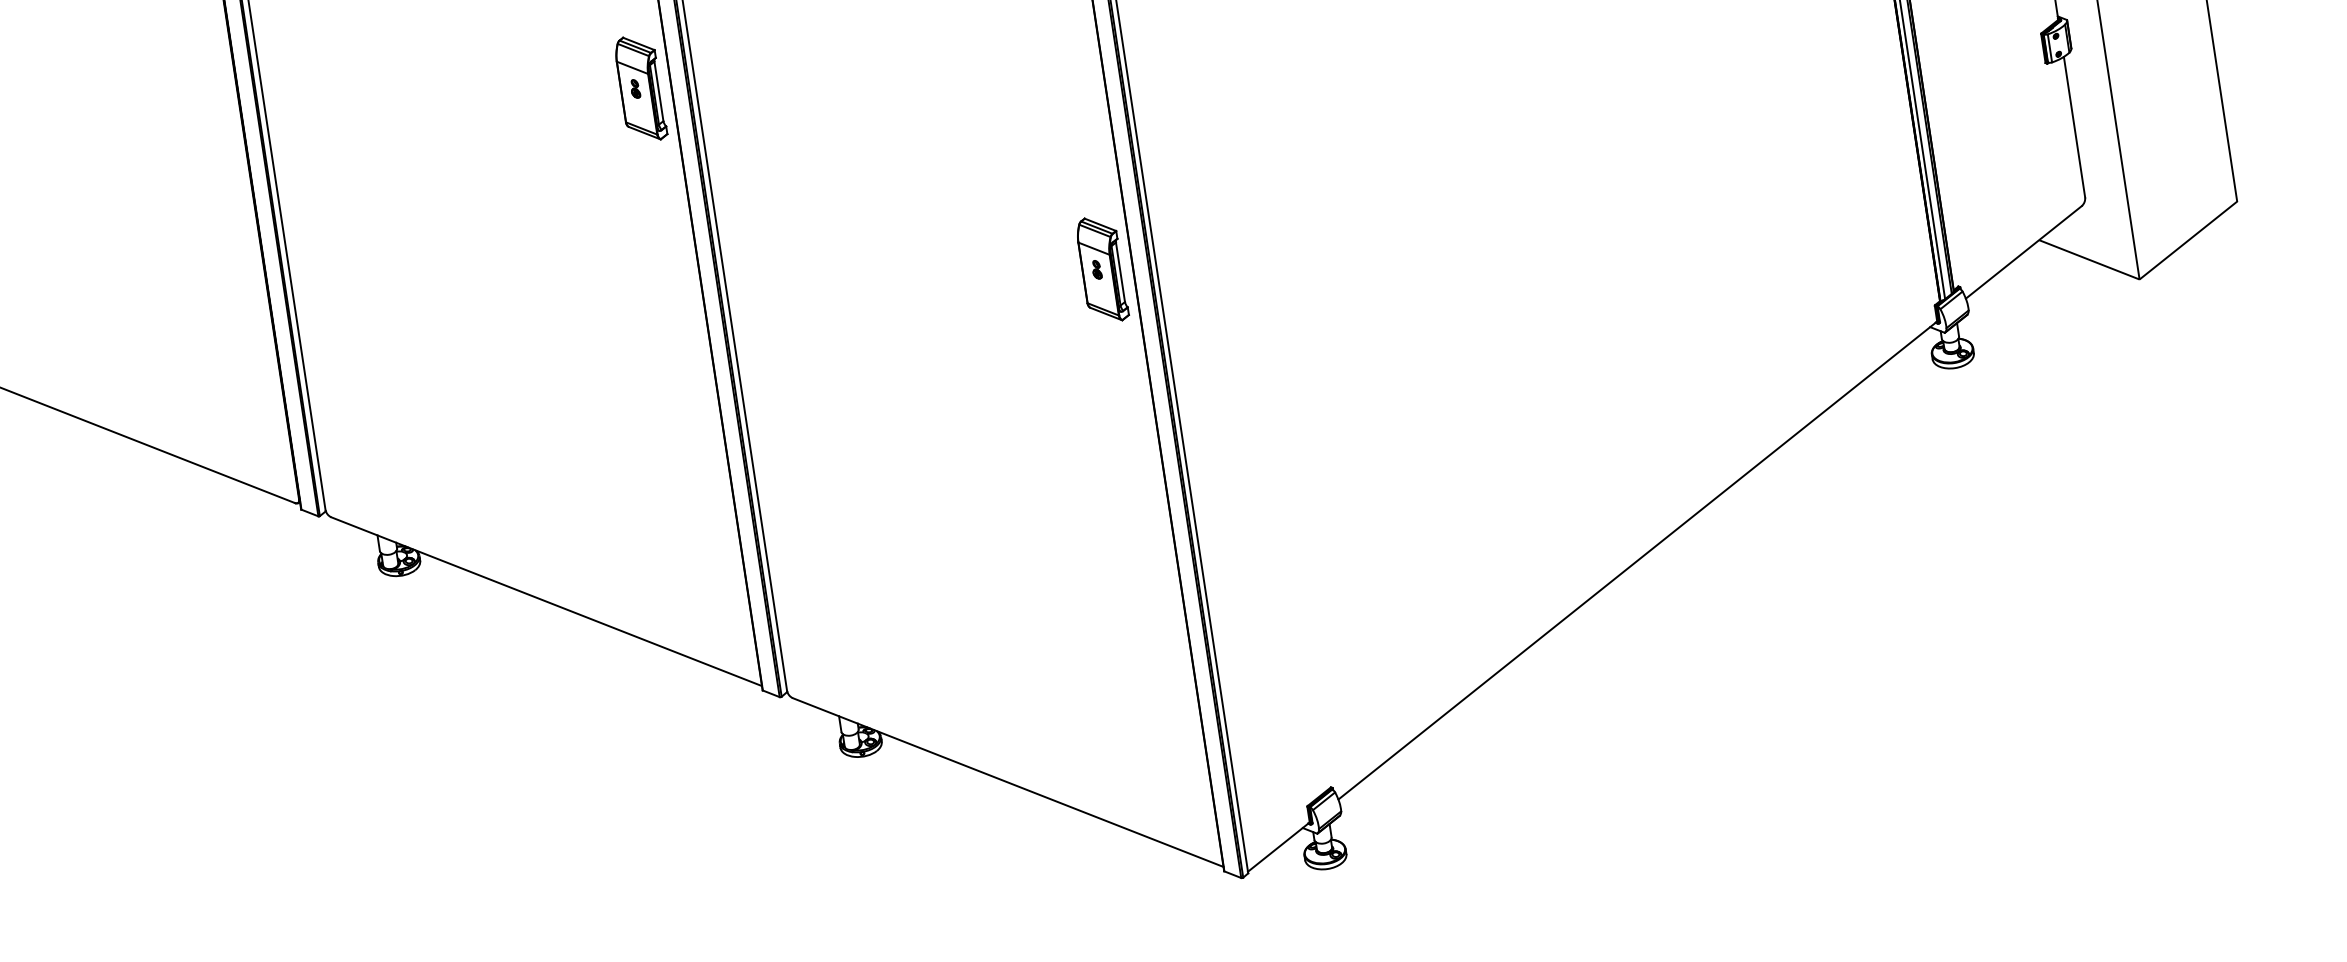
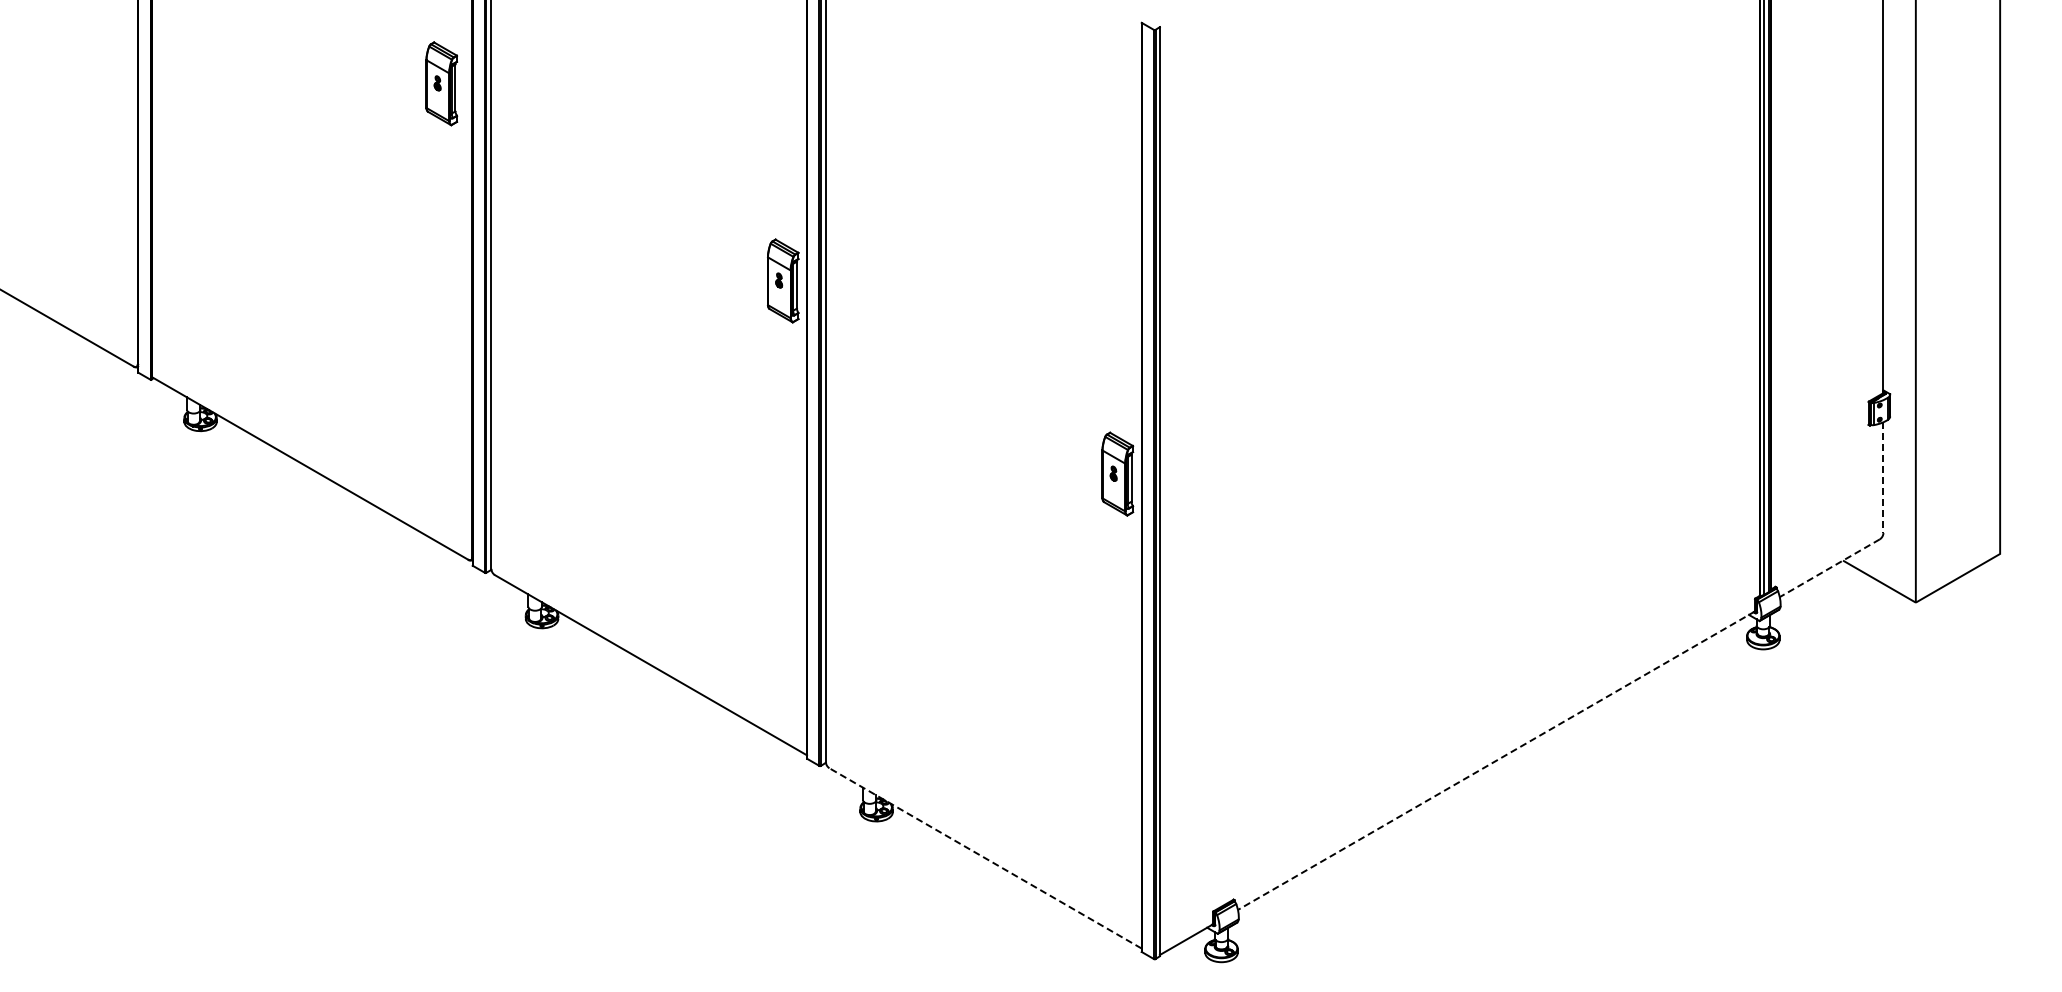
line: (2074, 128) -> (1883, 478), solid -> dashed
line: (2023, 252) -> (1829, 568), solid -> dashed
line: (1637, 560) -> (1496, 760), solid -> dashed
line: (1008, 782) -> (985, 858), solid -> dashed

